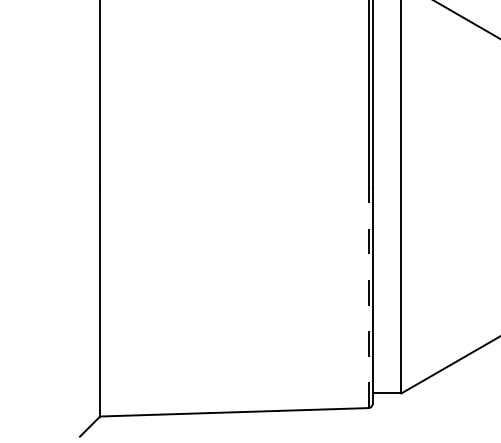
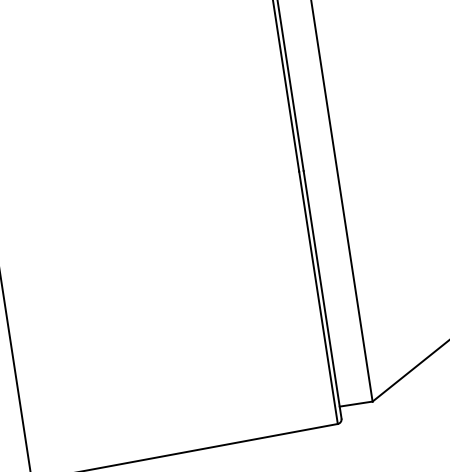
line: (368, 297) -> (318, 297), dashed -> solid

